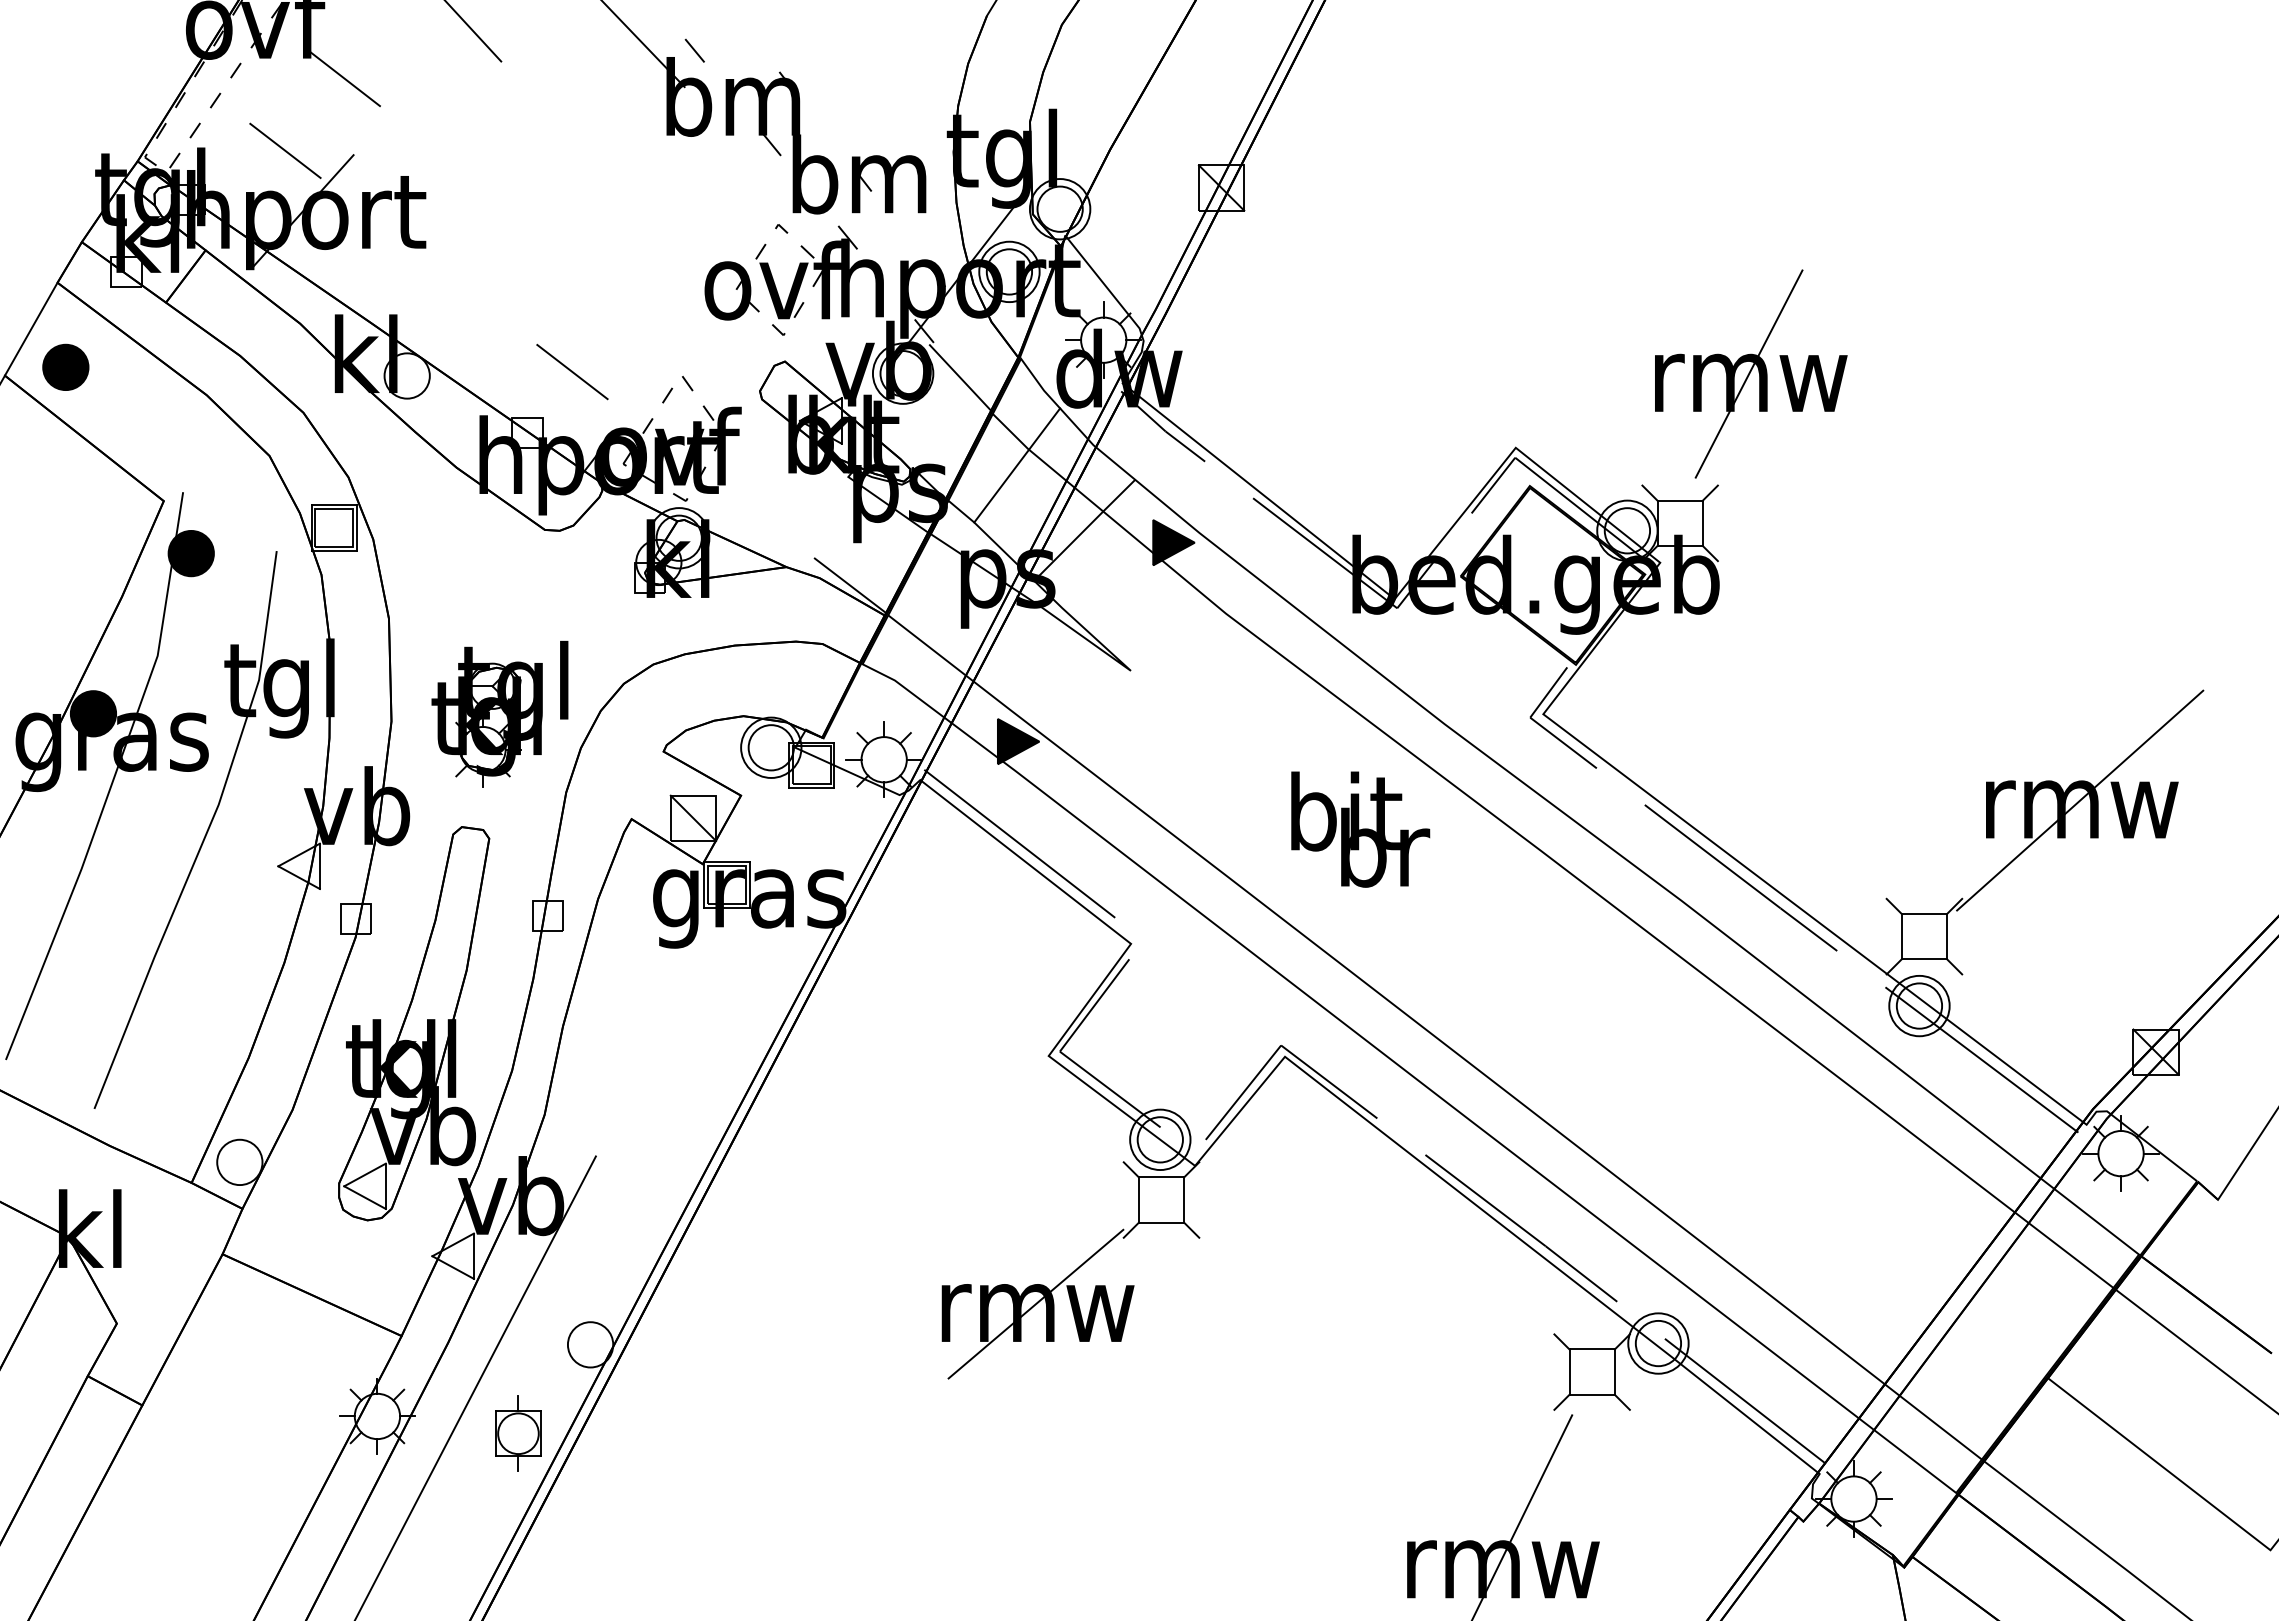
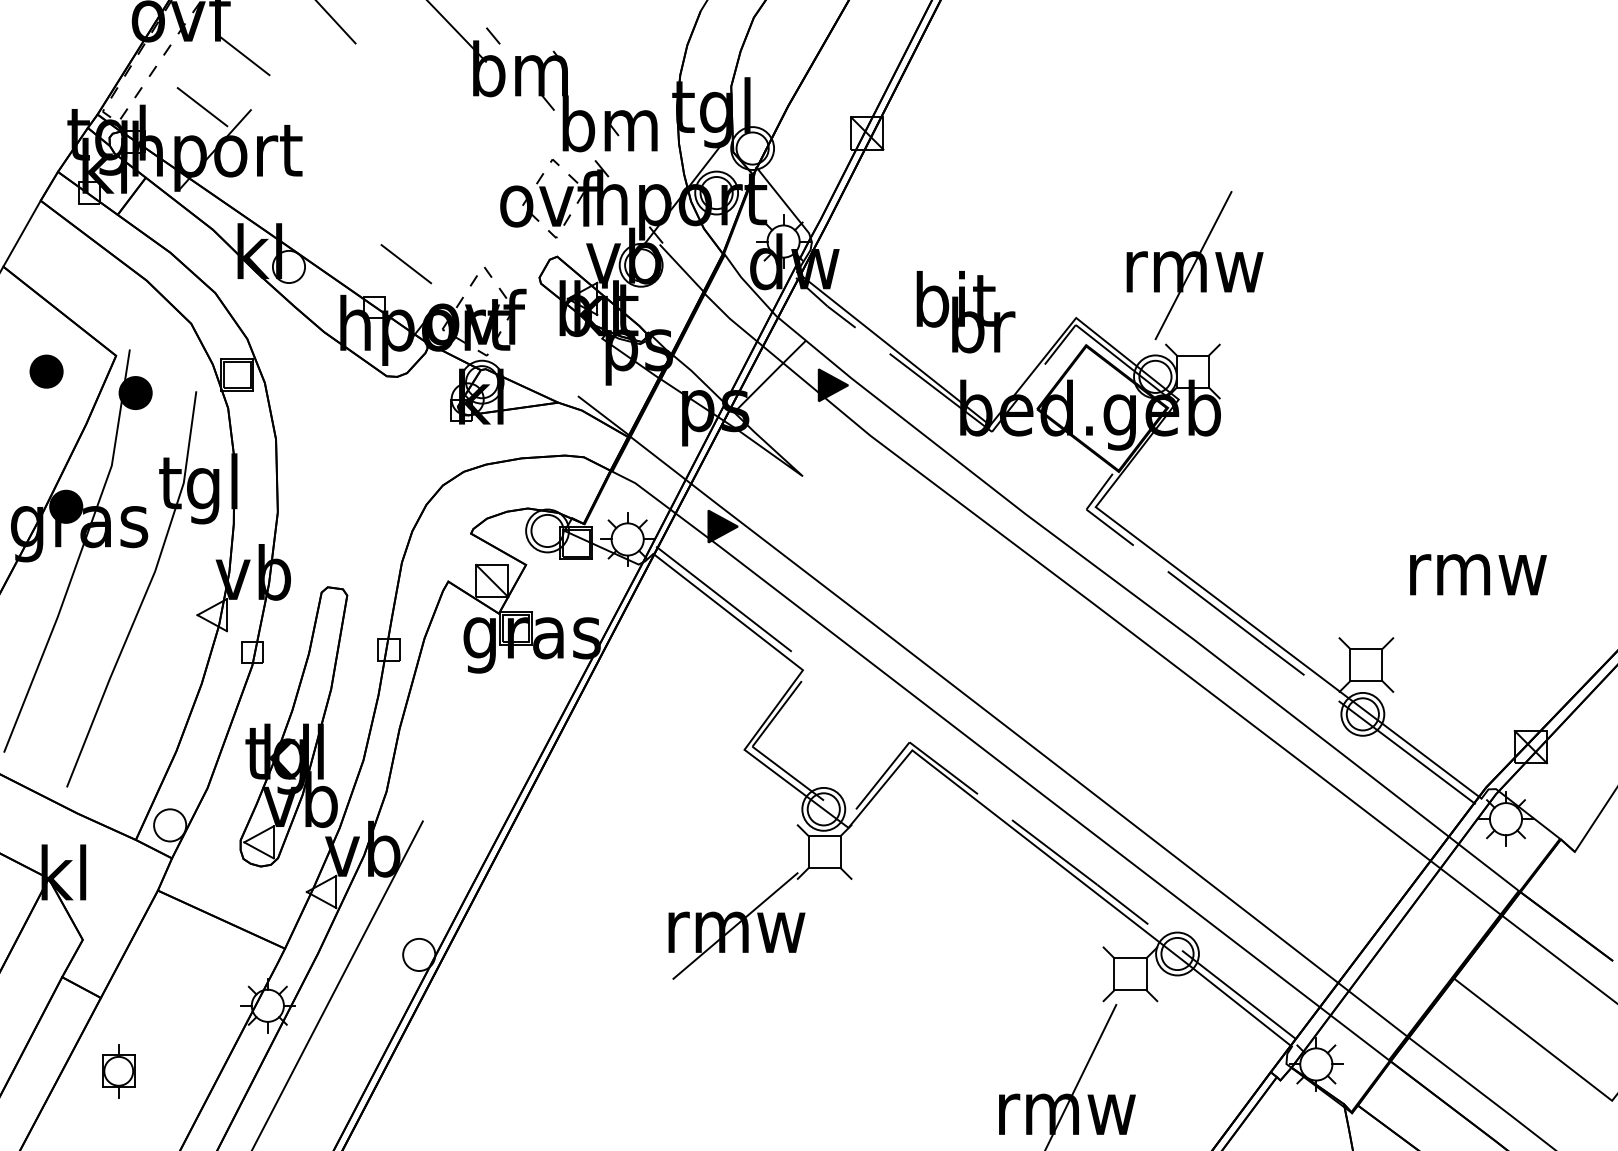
part: (65, 366) -> (46, 370), moved
part: (1751, 373) -> (1195, 265), moved
line: (1017, 465) -> (722, 330), removed
part: (499, 713) -> (354, 506), removed
line: (2080, 800) -> (1477, 568), removed
text: (1360, 829) -> (965, 312), moved
part: (518, 1433) -> (118, 1071), moved

